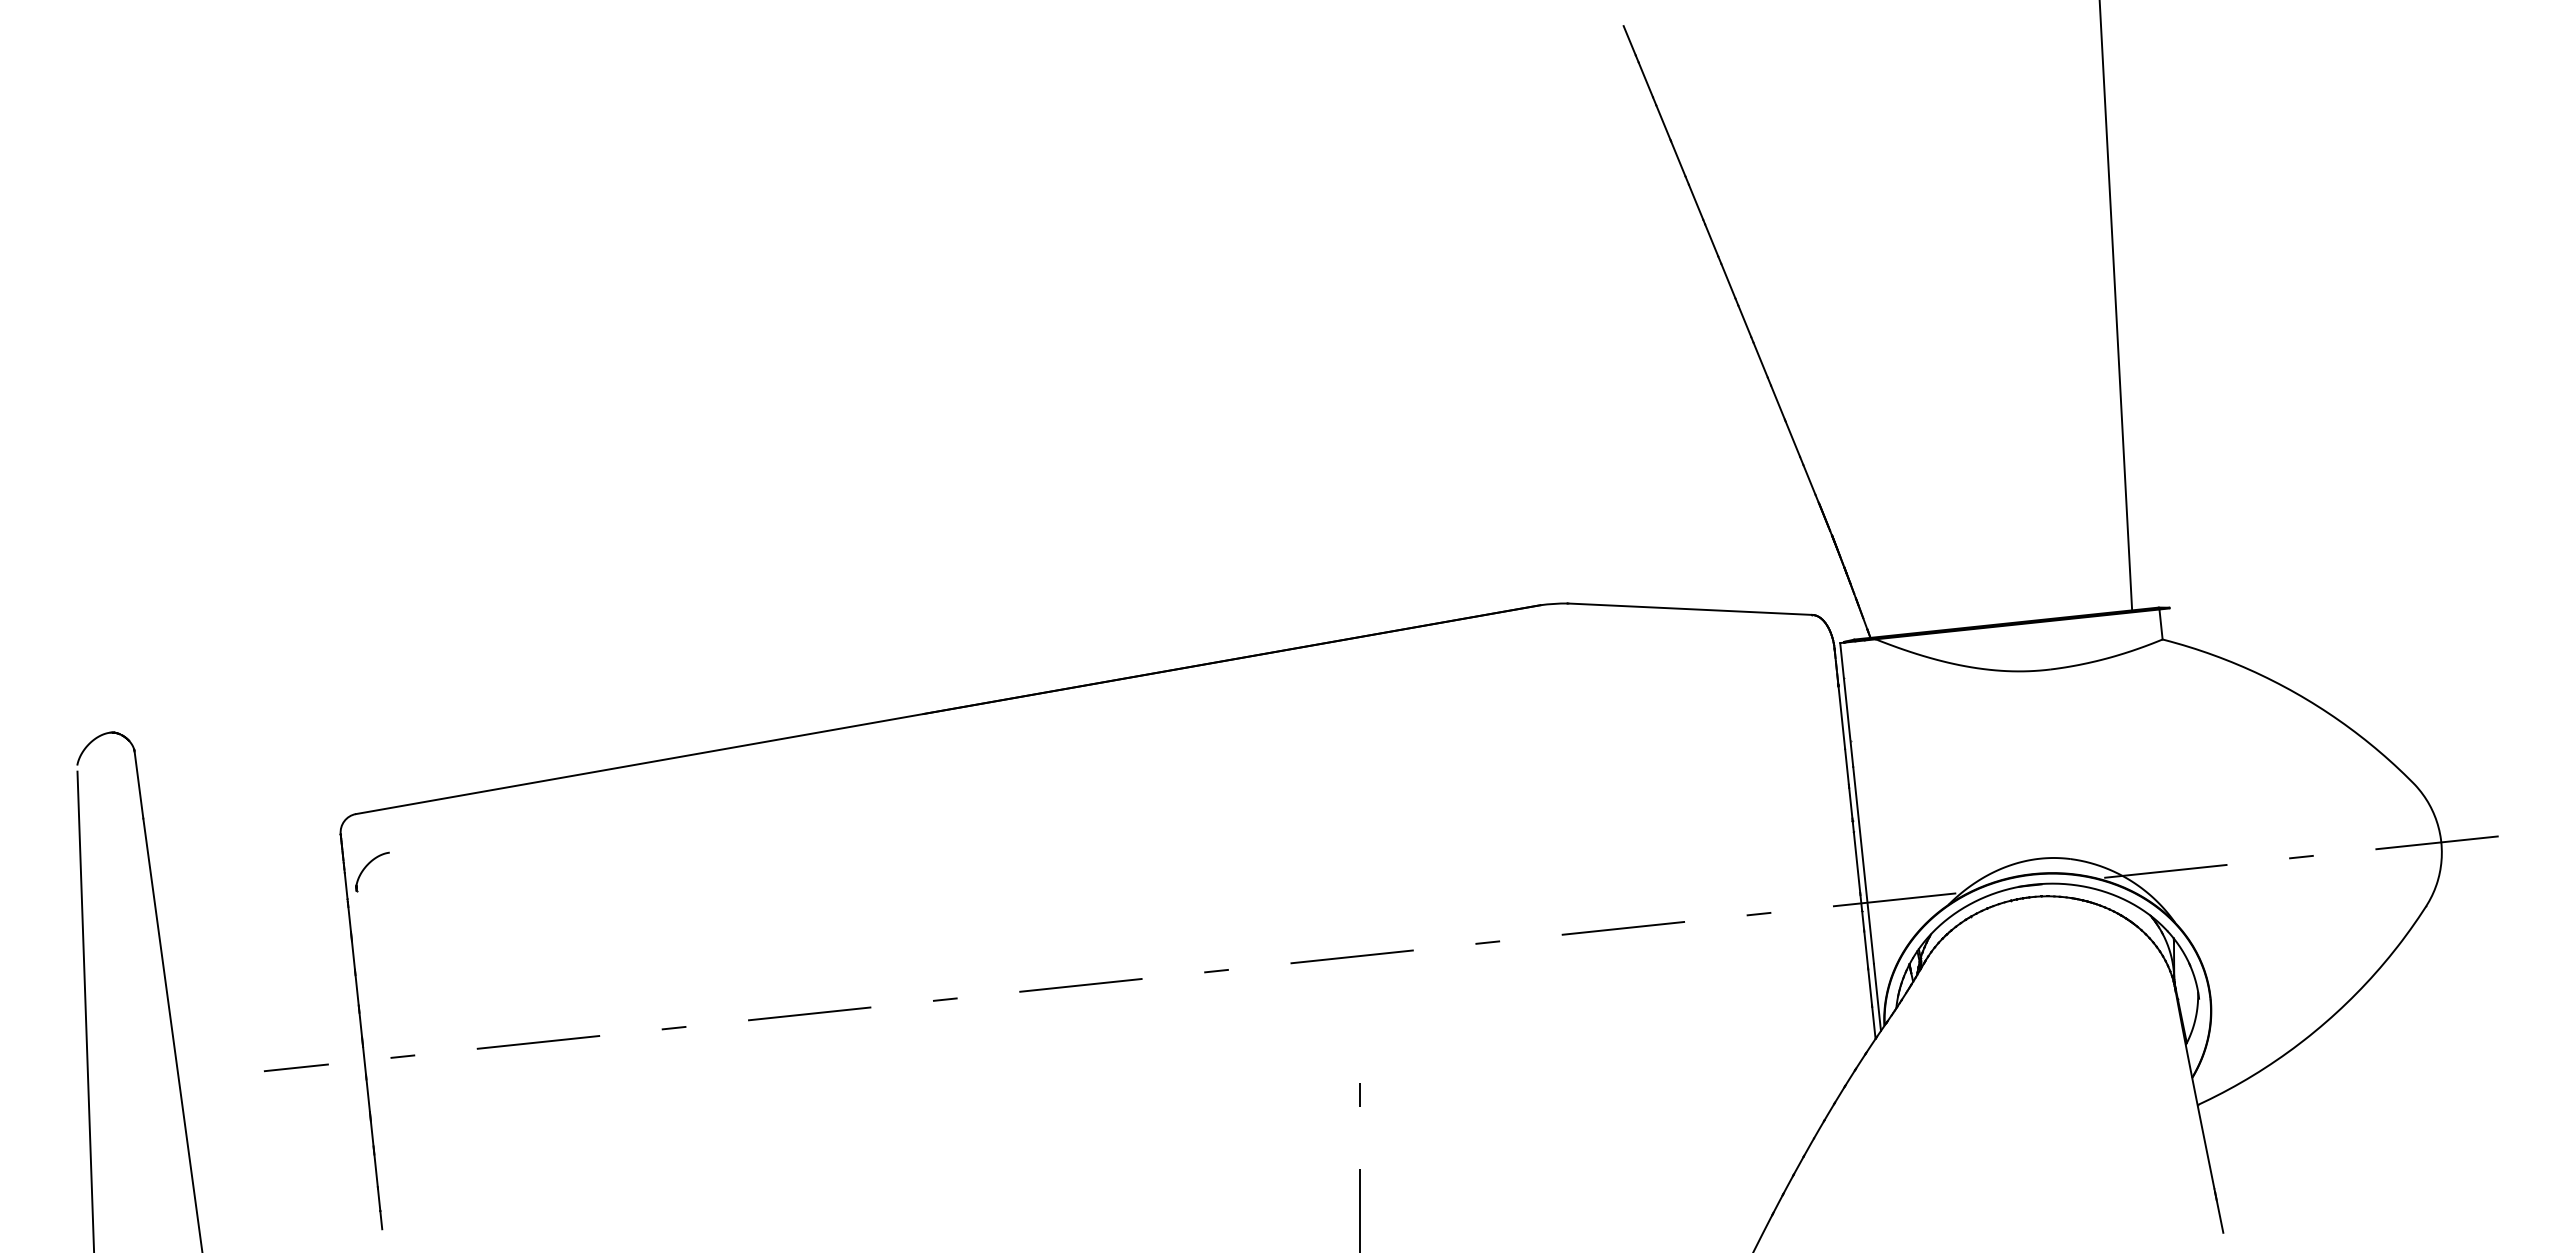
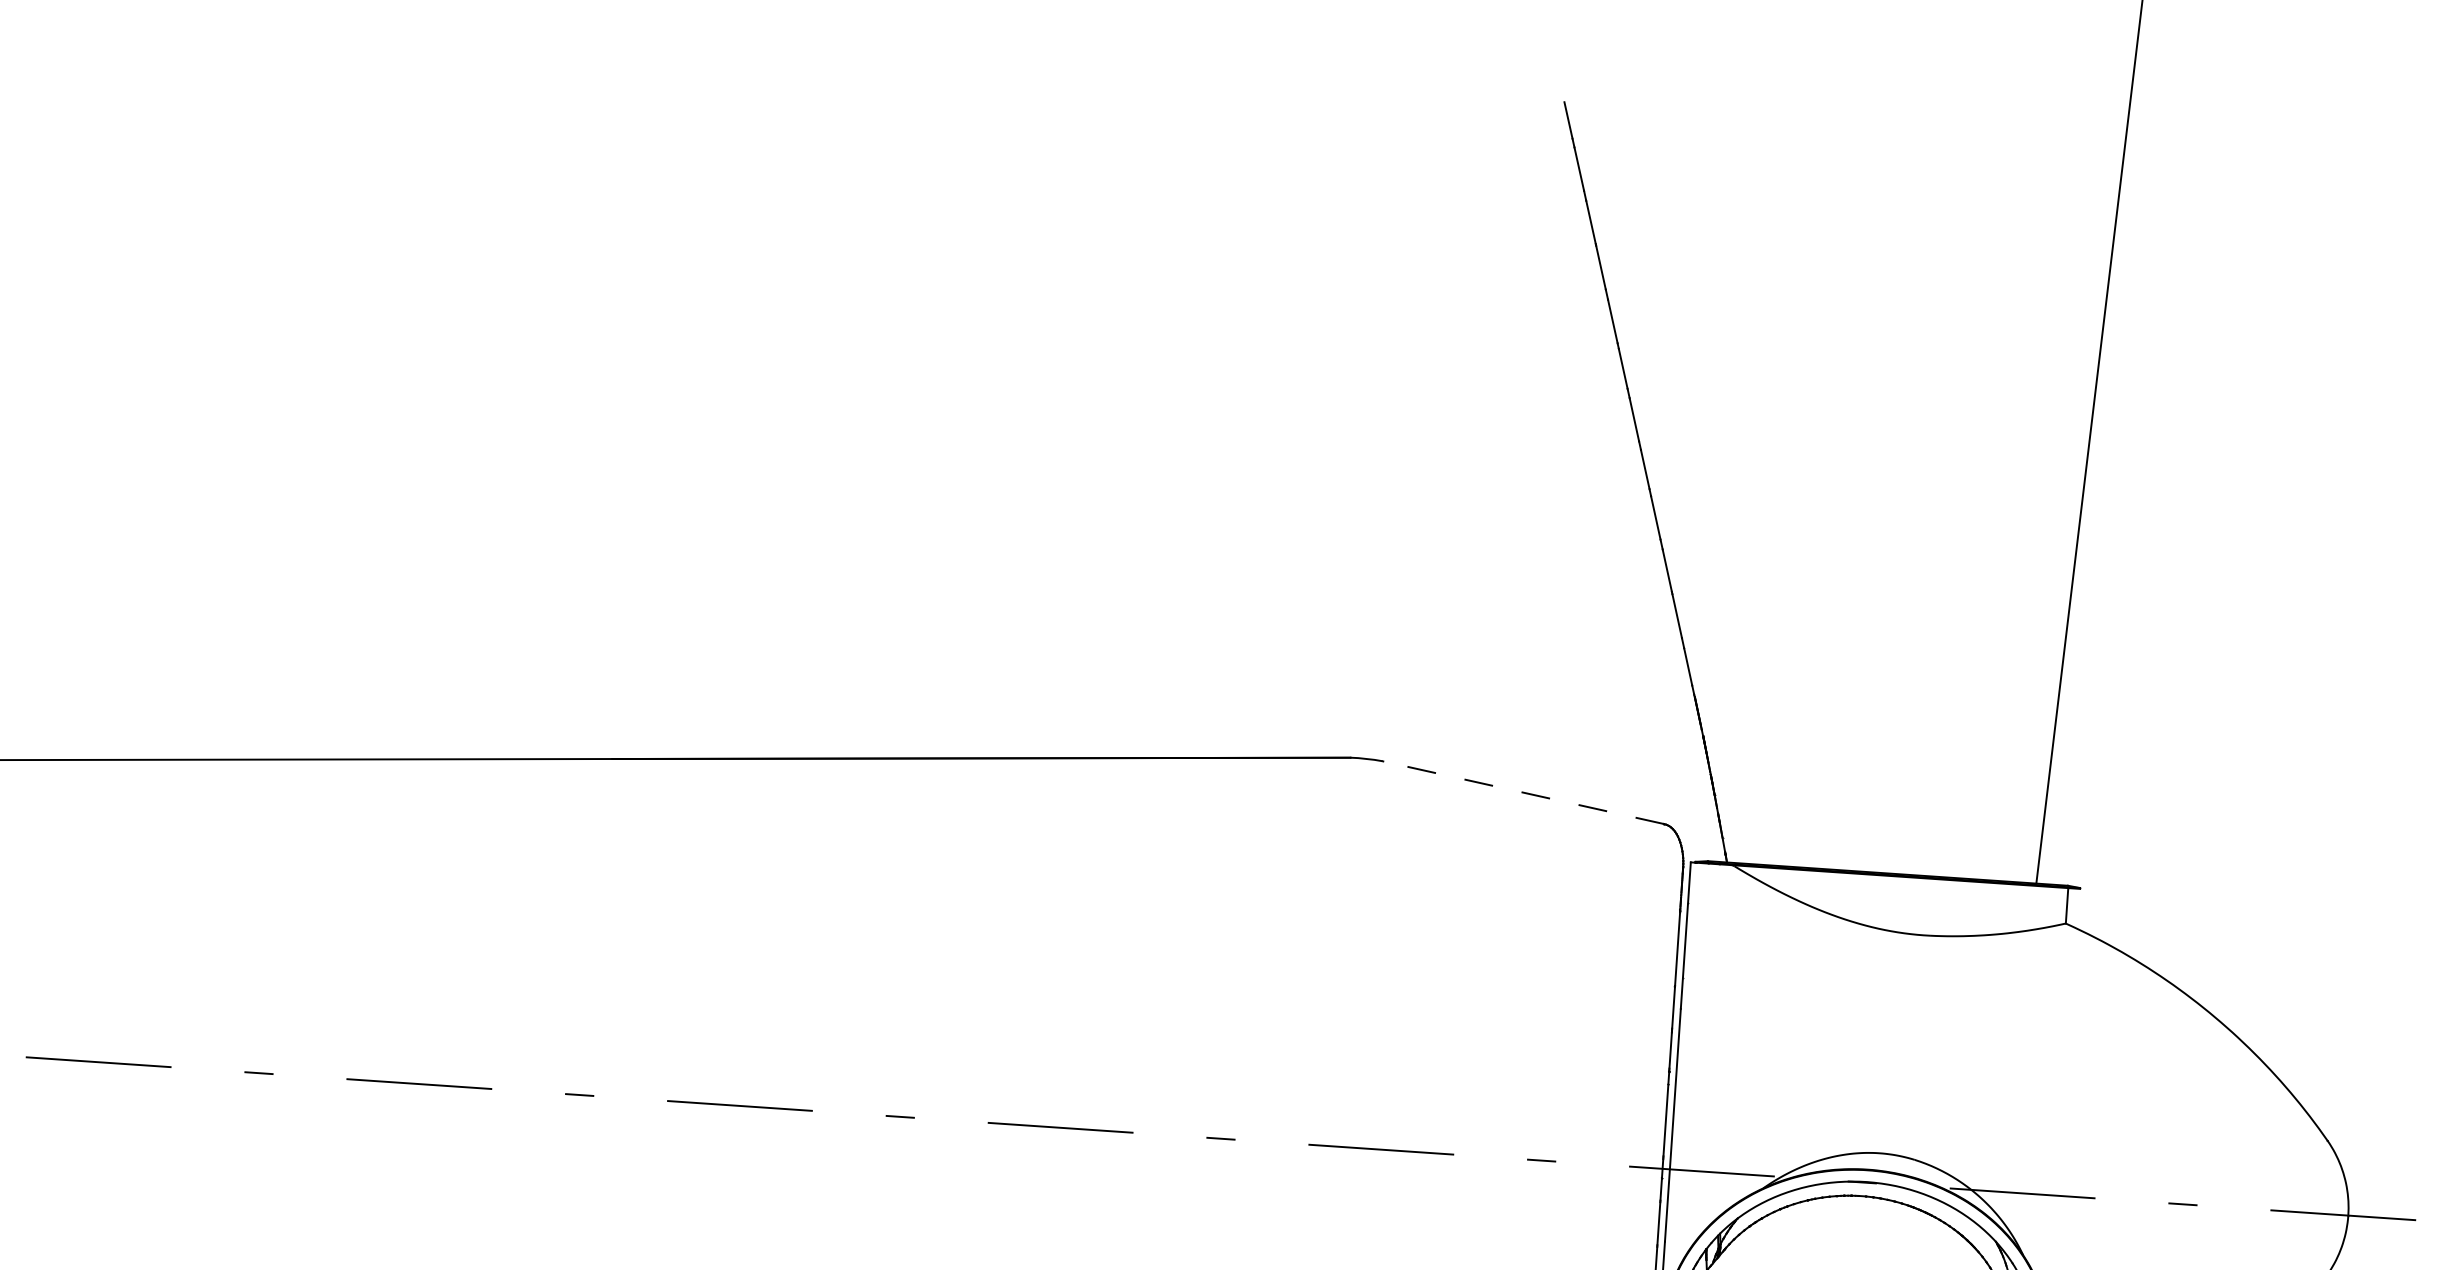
line: (1689, 609) -> (1522, 792), solid -> dashed

